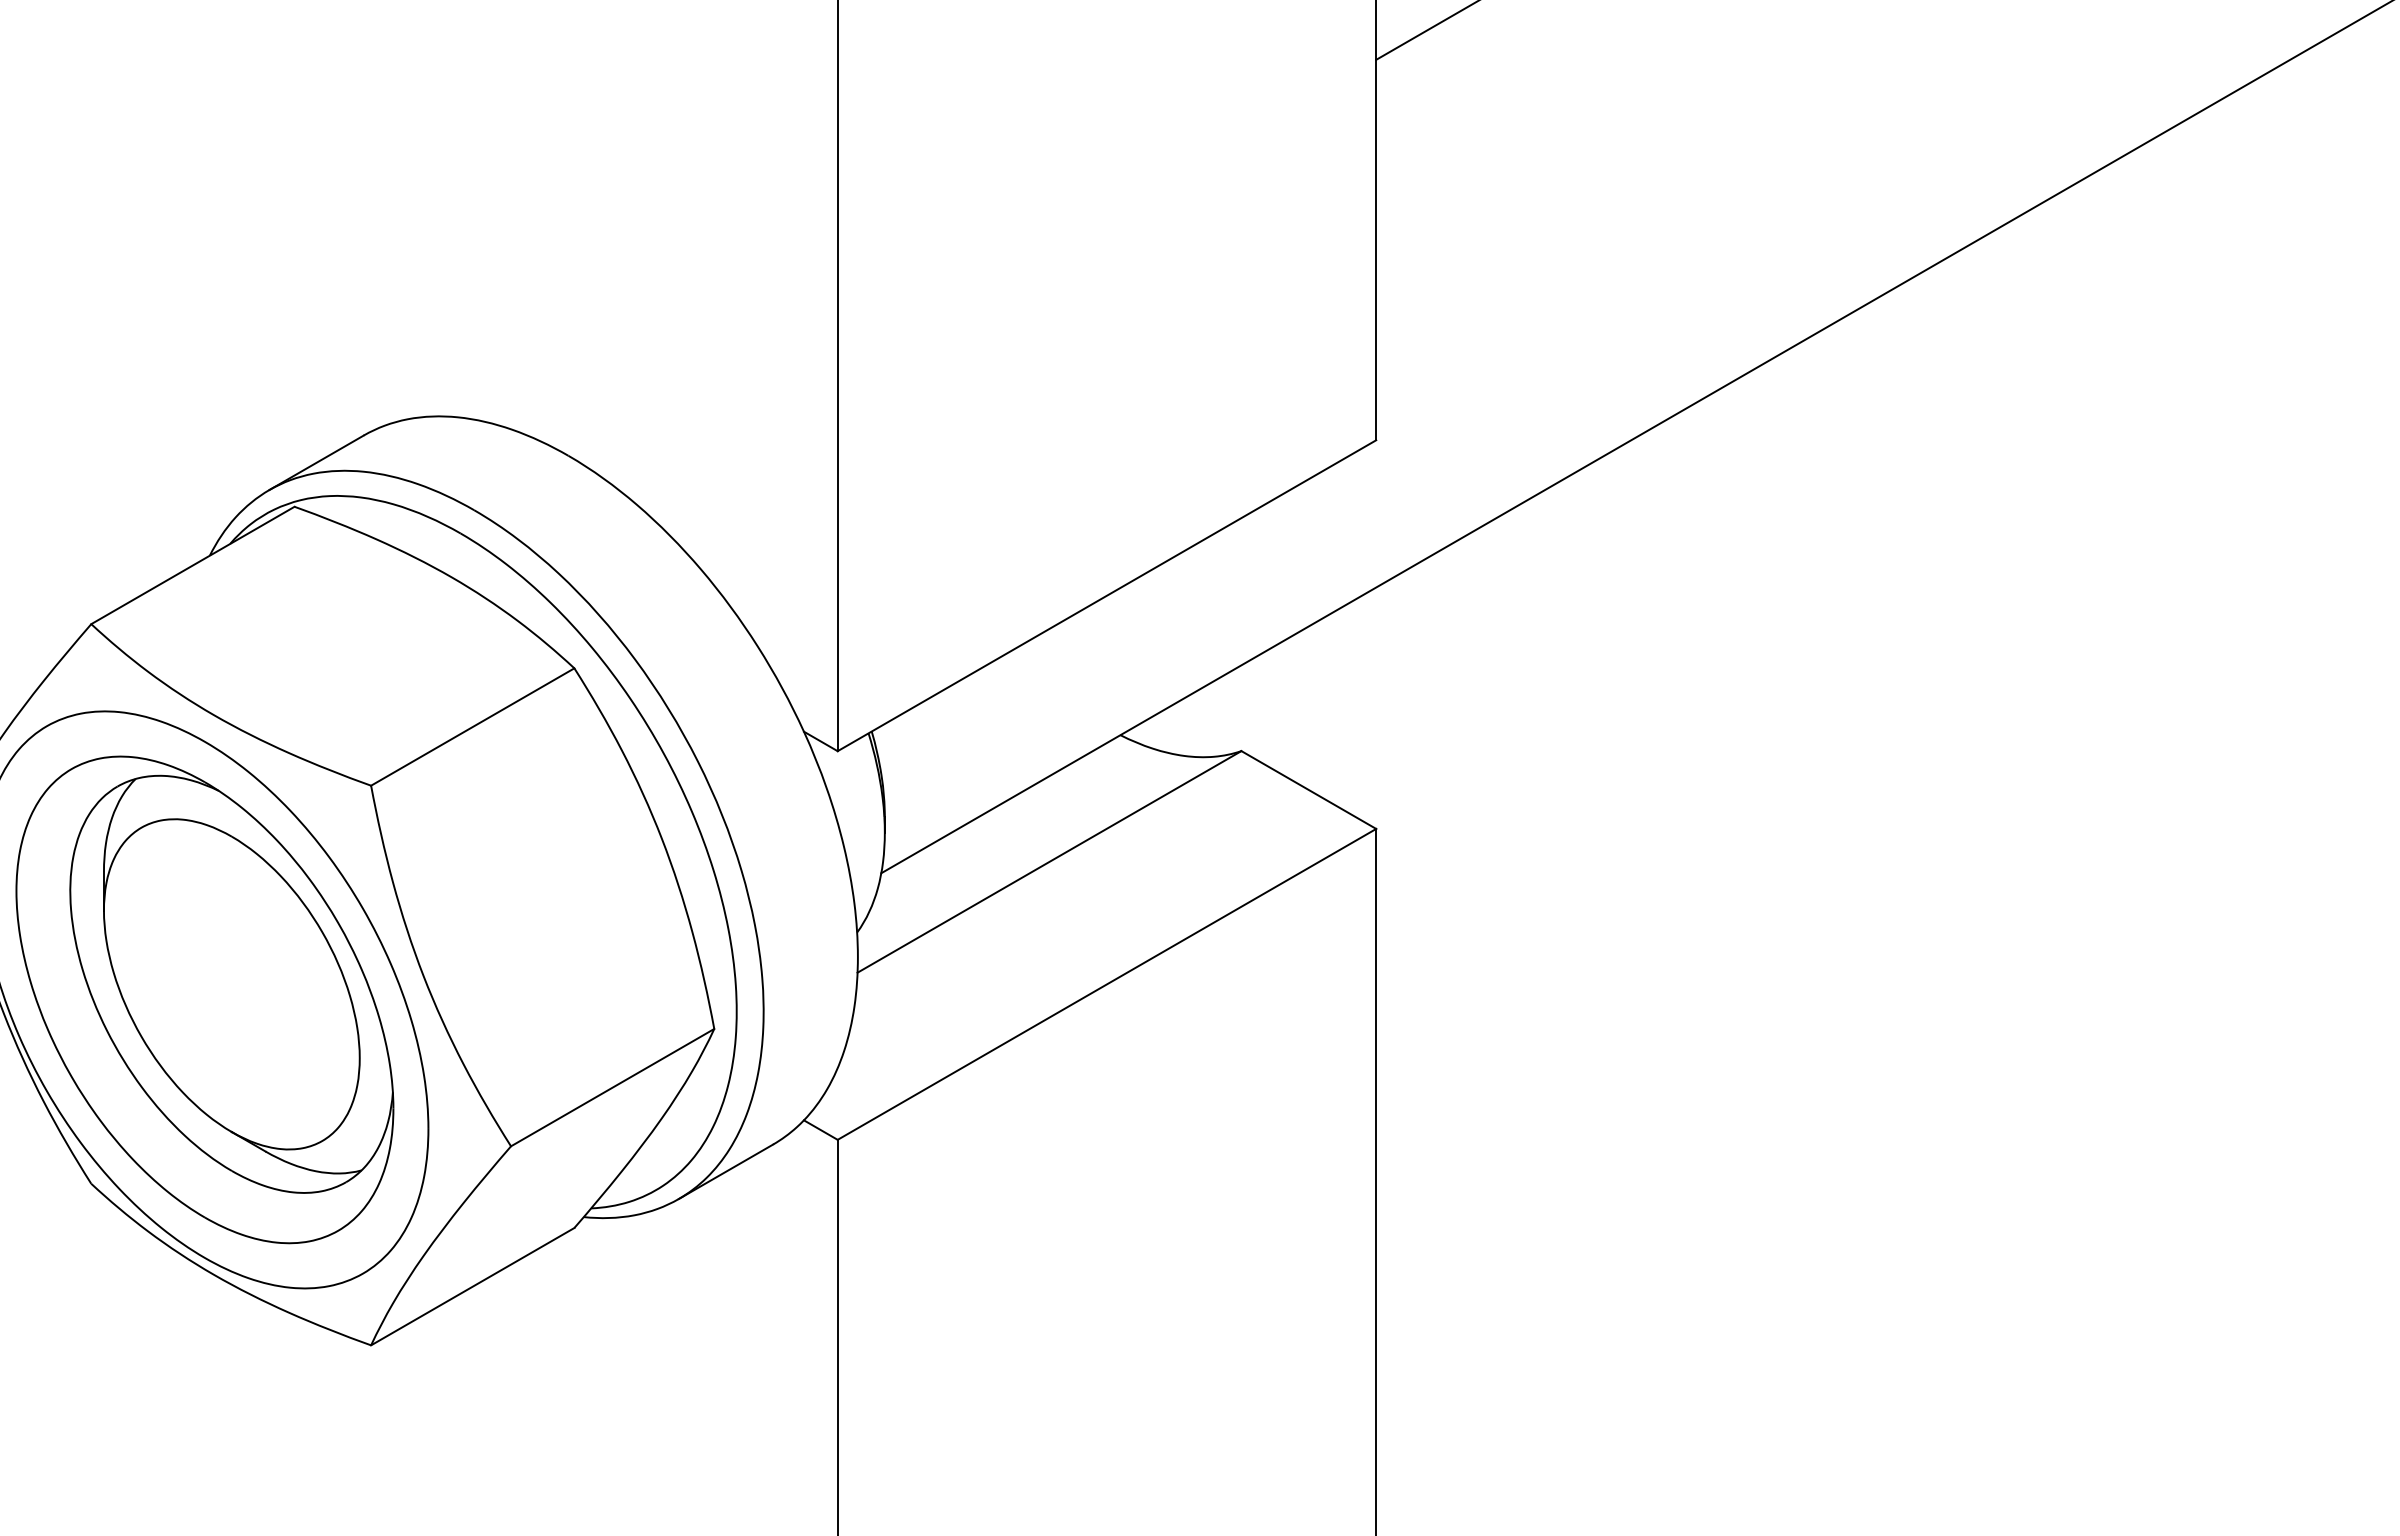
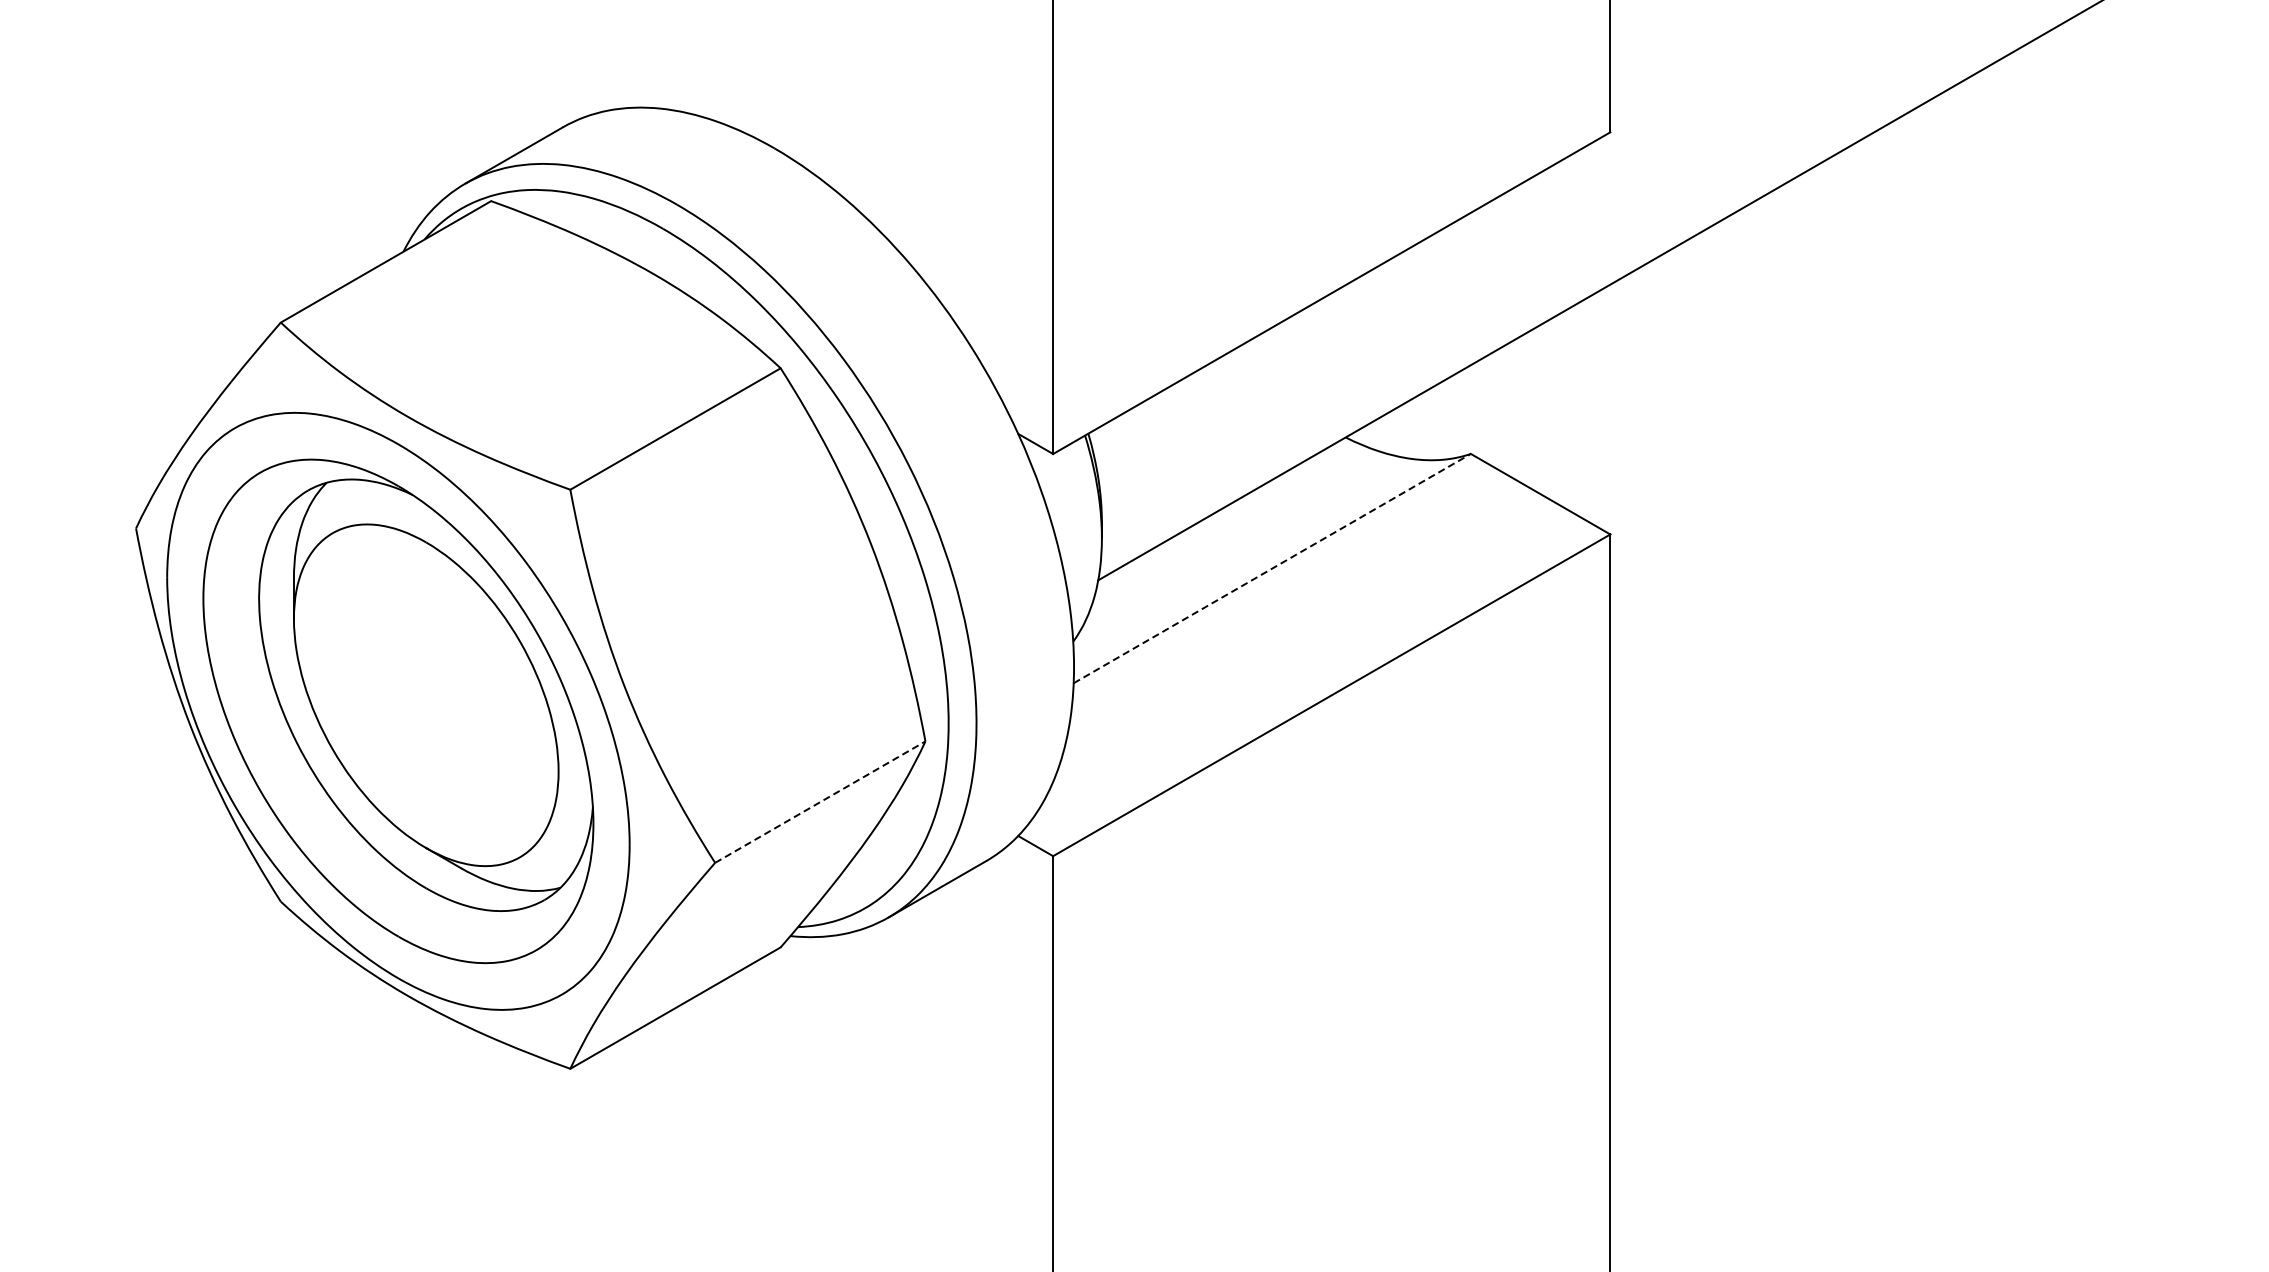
line: (1049, 861) -> (1272, 568), solid -> dashed
line: (613, 1087) -> (821, 802), solid -> dashed

